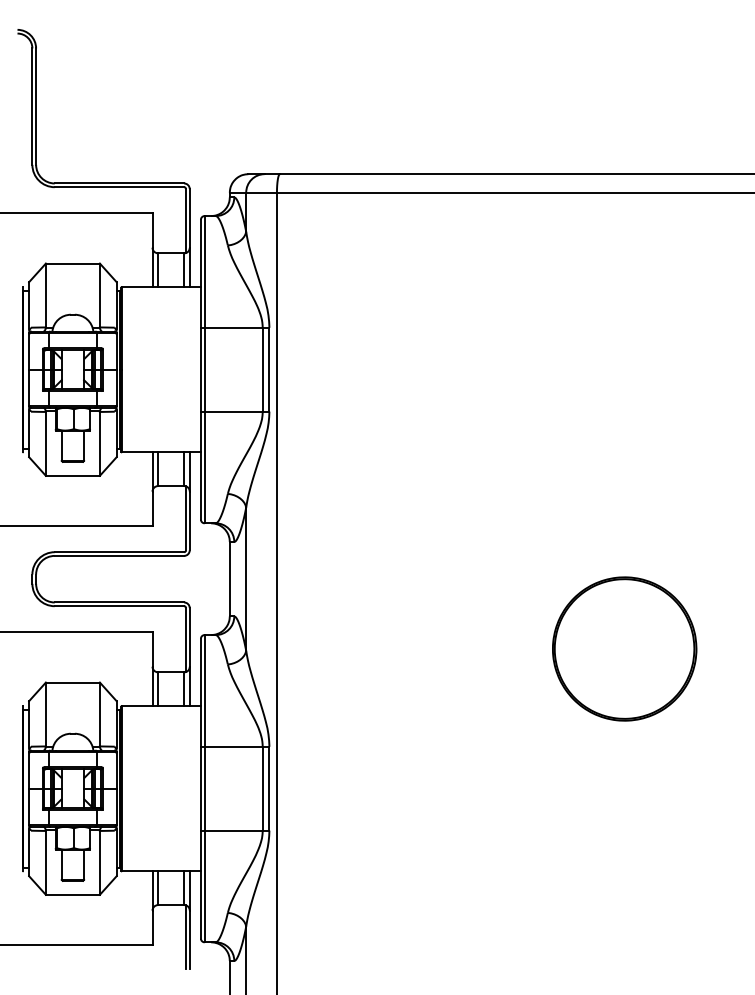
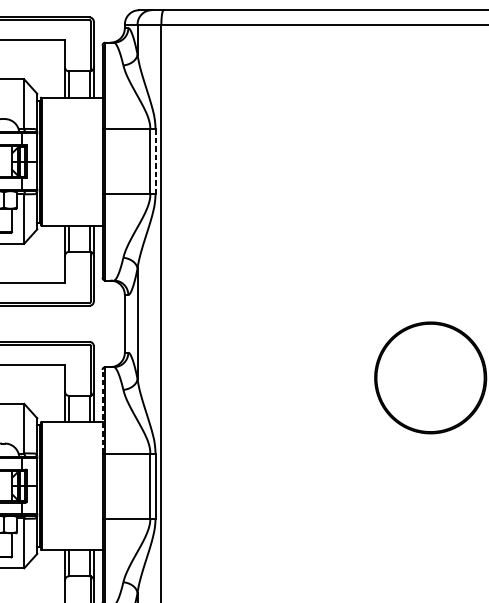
line: (269, 369) -> (155, 161), solid -> dashed
line: (200, 692) -> (102, 411), solid -> dashed

